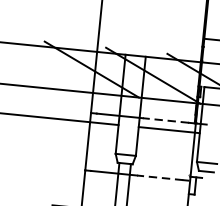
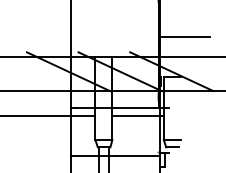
line: (164, 120) -> (133, 108), dashed -> solid
line: (158, 177) -> (133, 156), dashed -> solid

